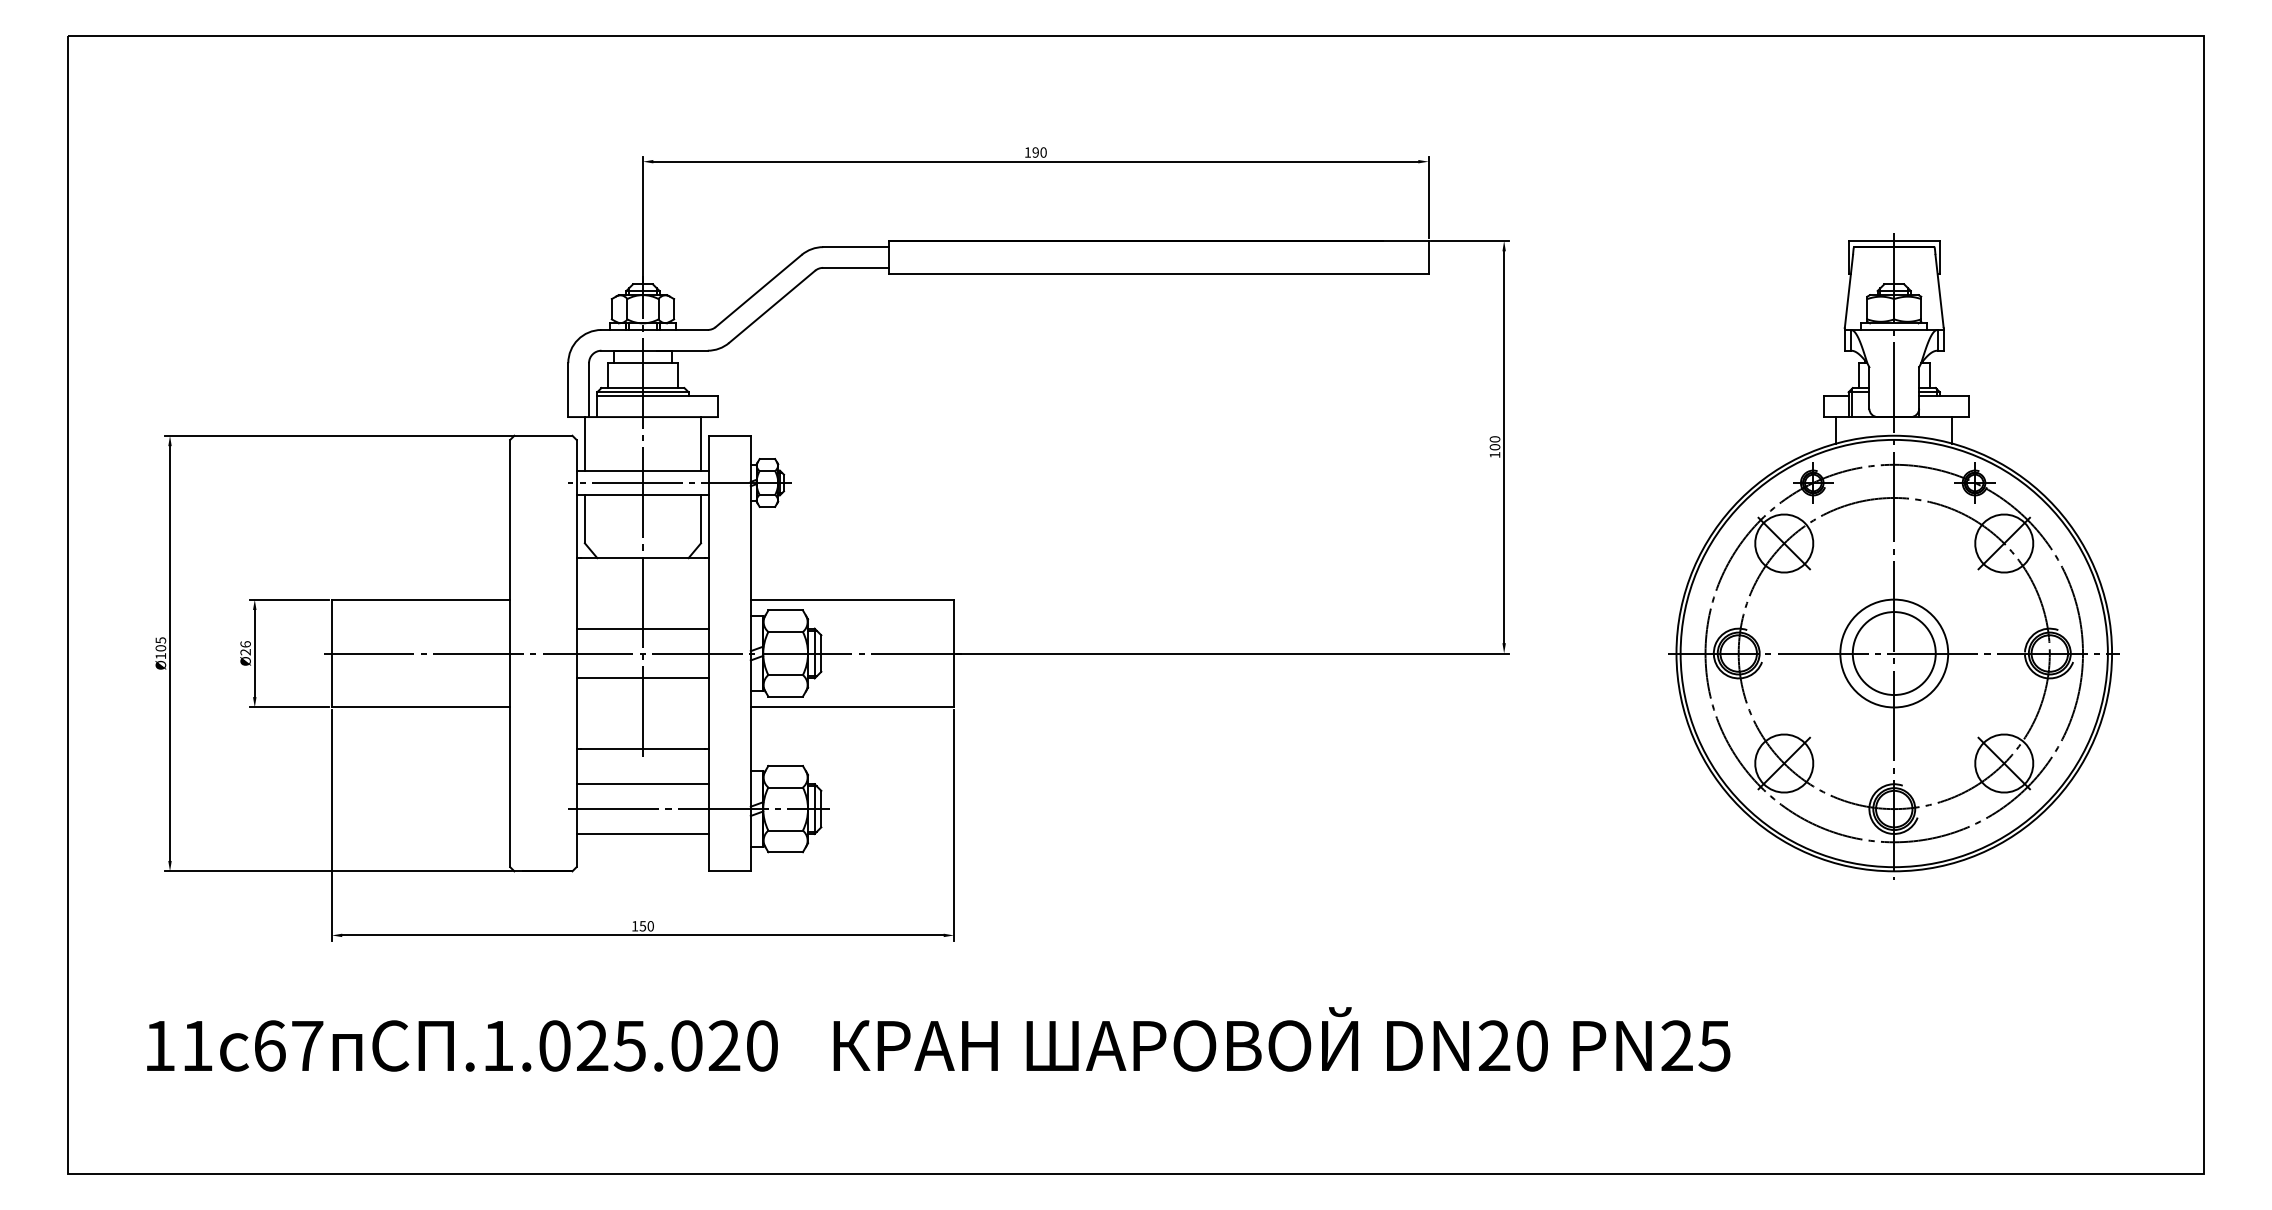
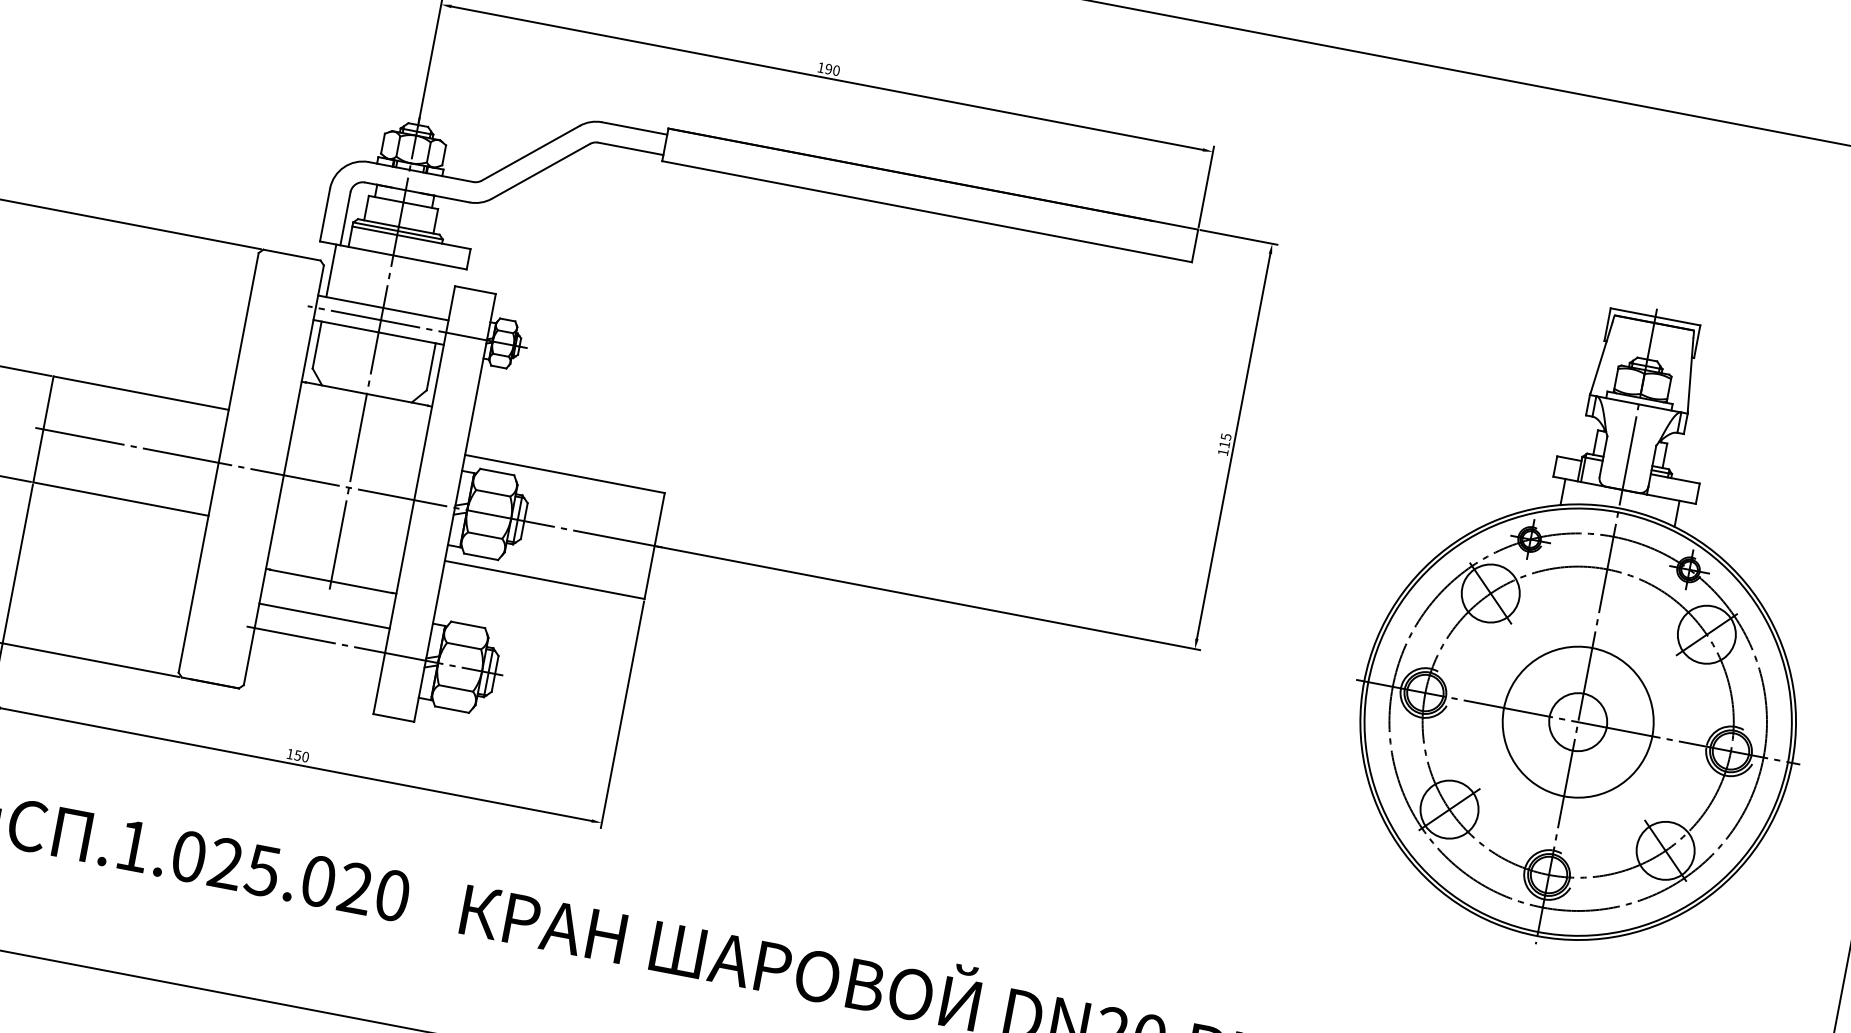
line: (701, 443) -> (445, 292), removed
text: (1494, 443) -> (1224, 440), 100 -> 115
line: (642, 628) -> (353, 463), removed
circle: (1893, 653) -> (1577, 722), size x0.7
circle: (1894, 653) -> (1578, 722), size x1.4
line: (642, 678) -> (343, 512), removed
line: (642, 833) -> (314, 664), removed

